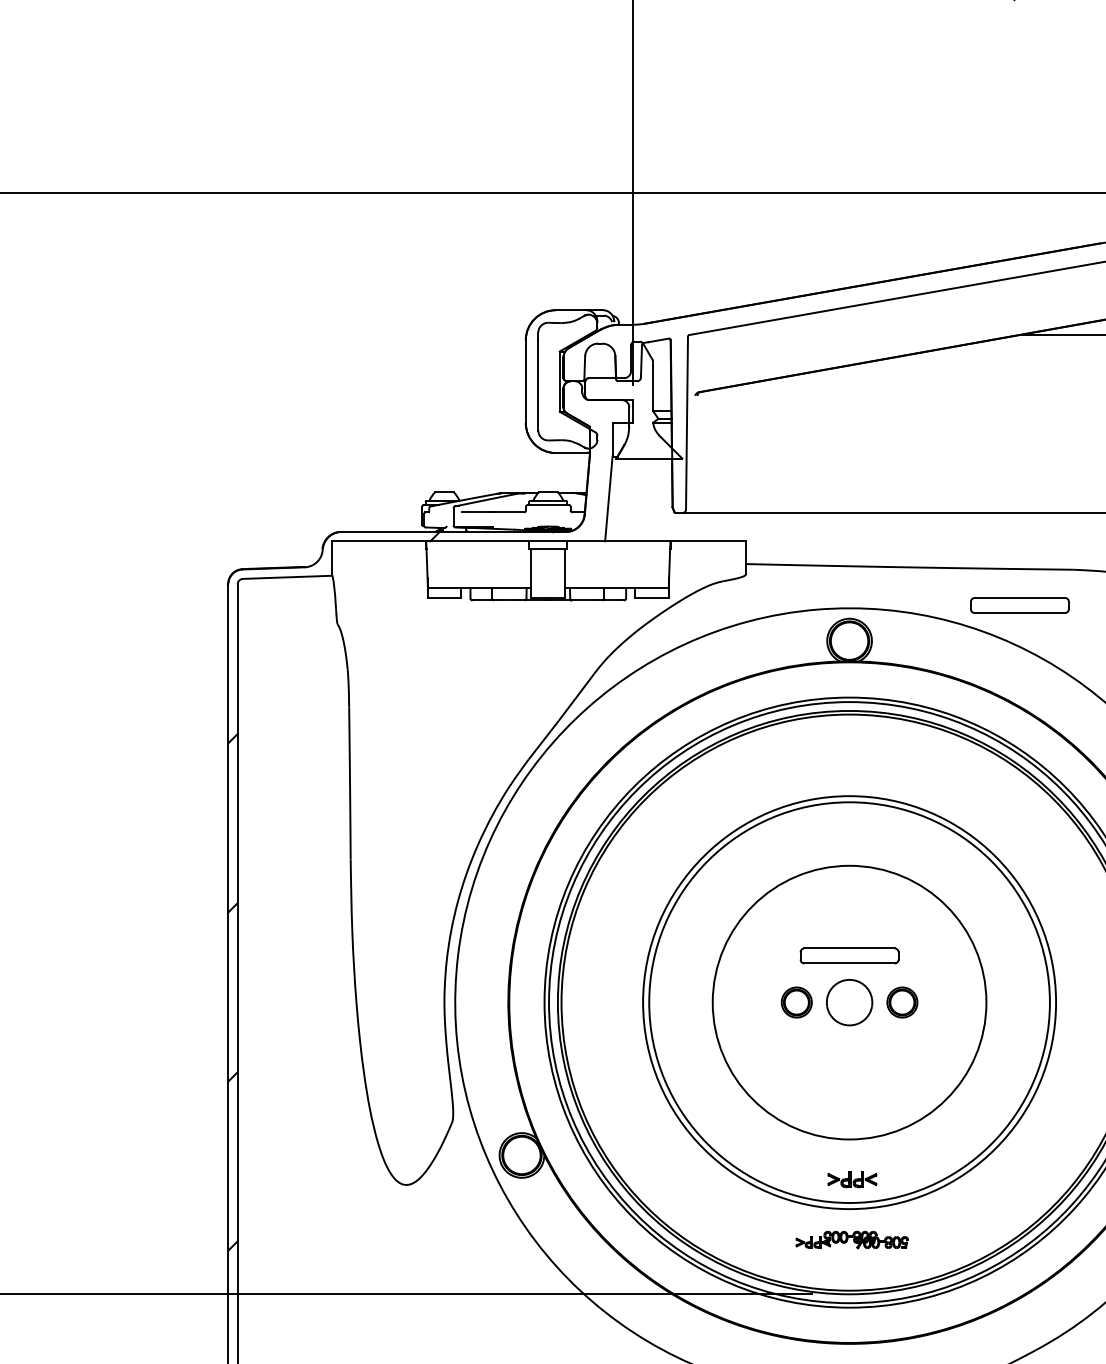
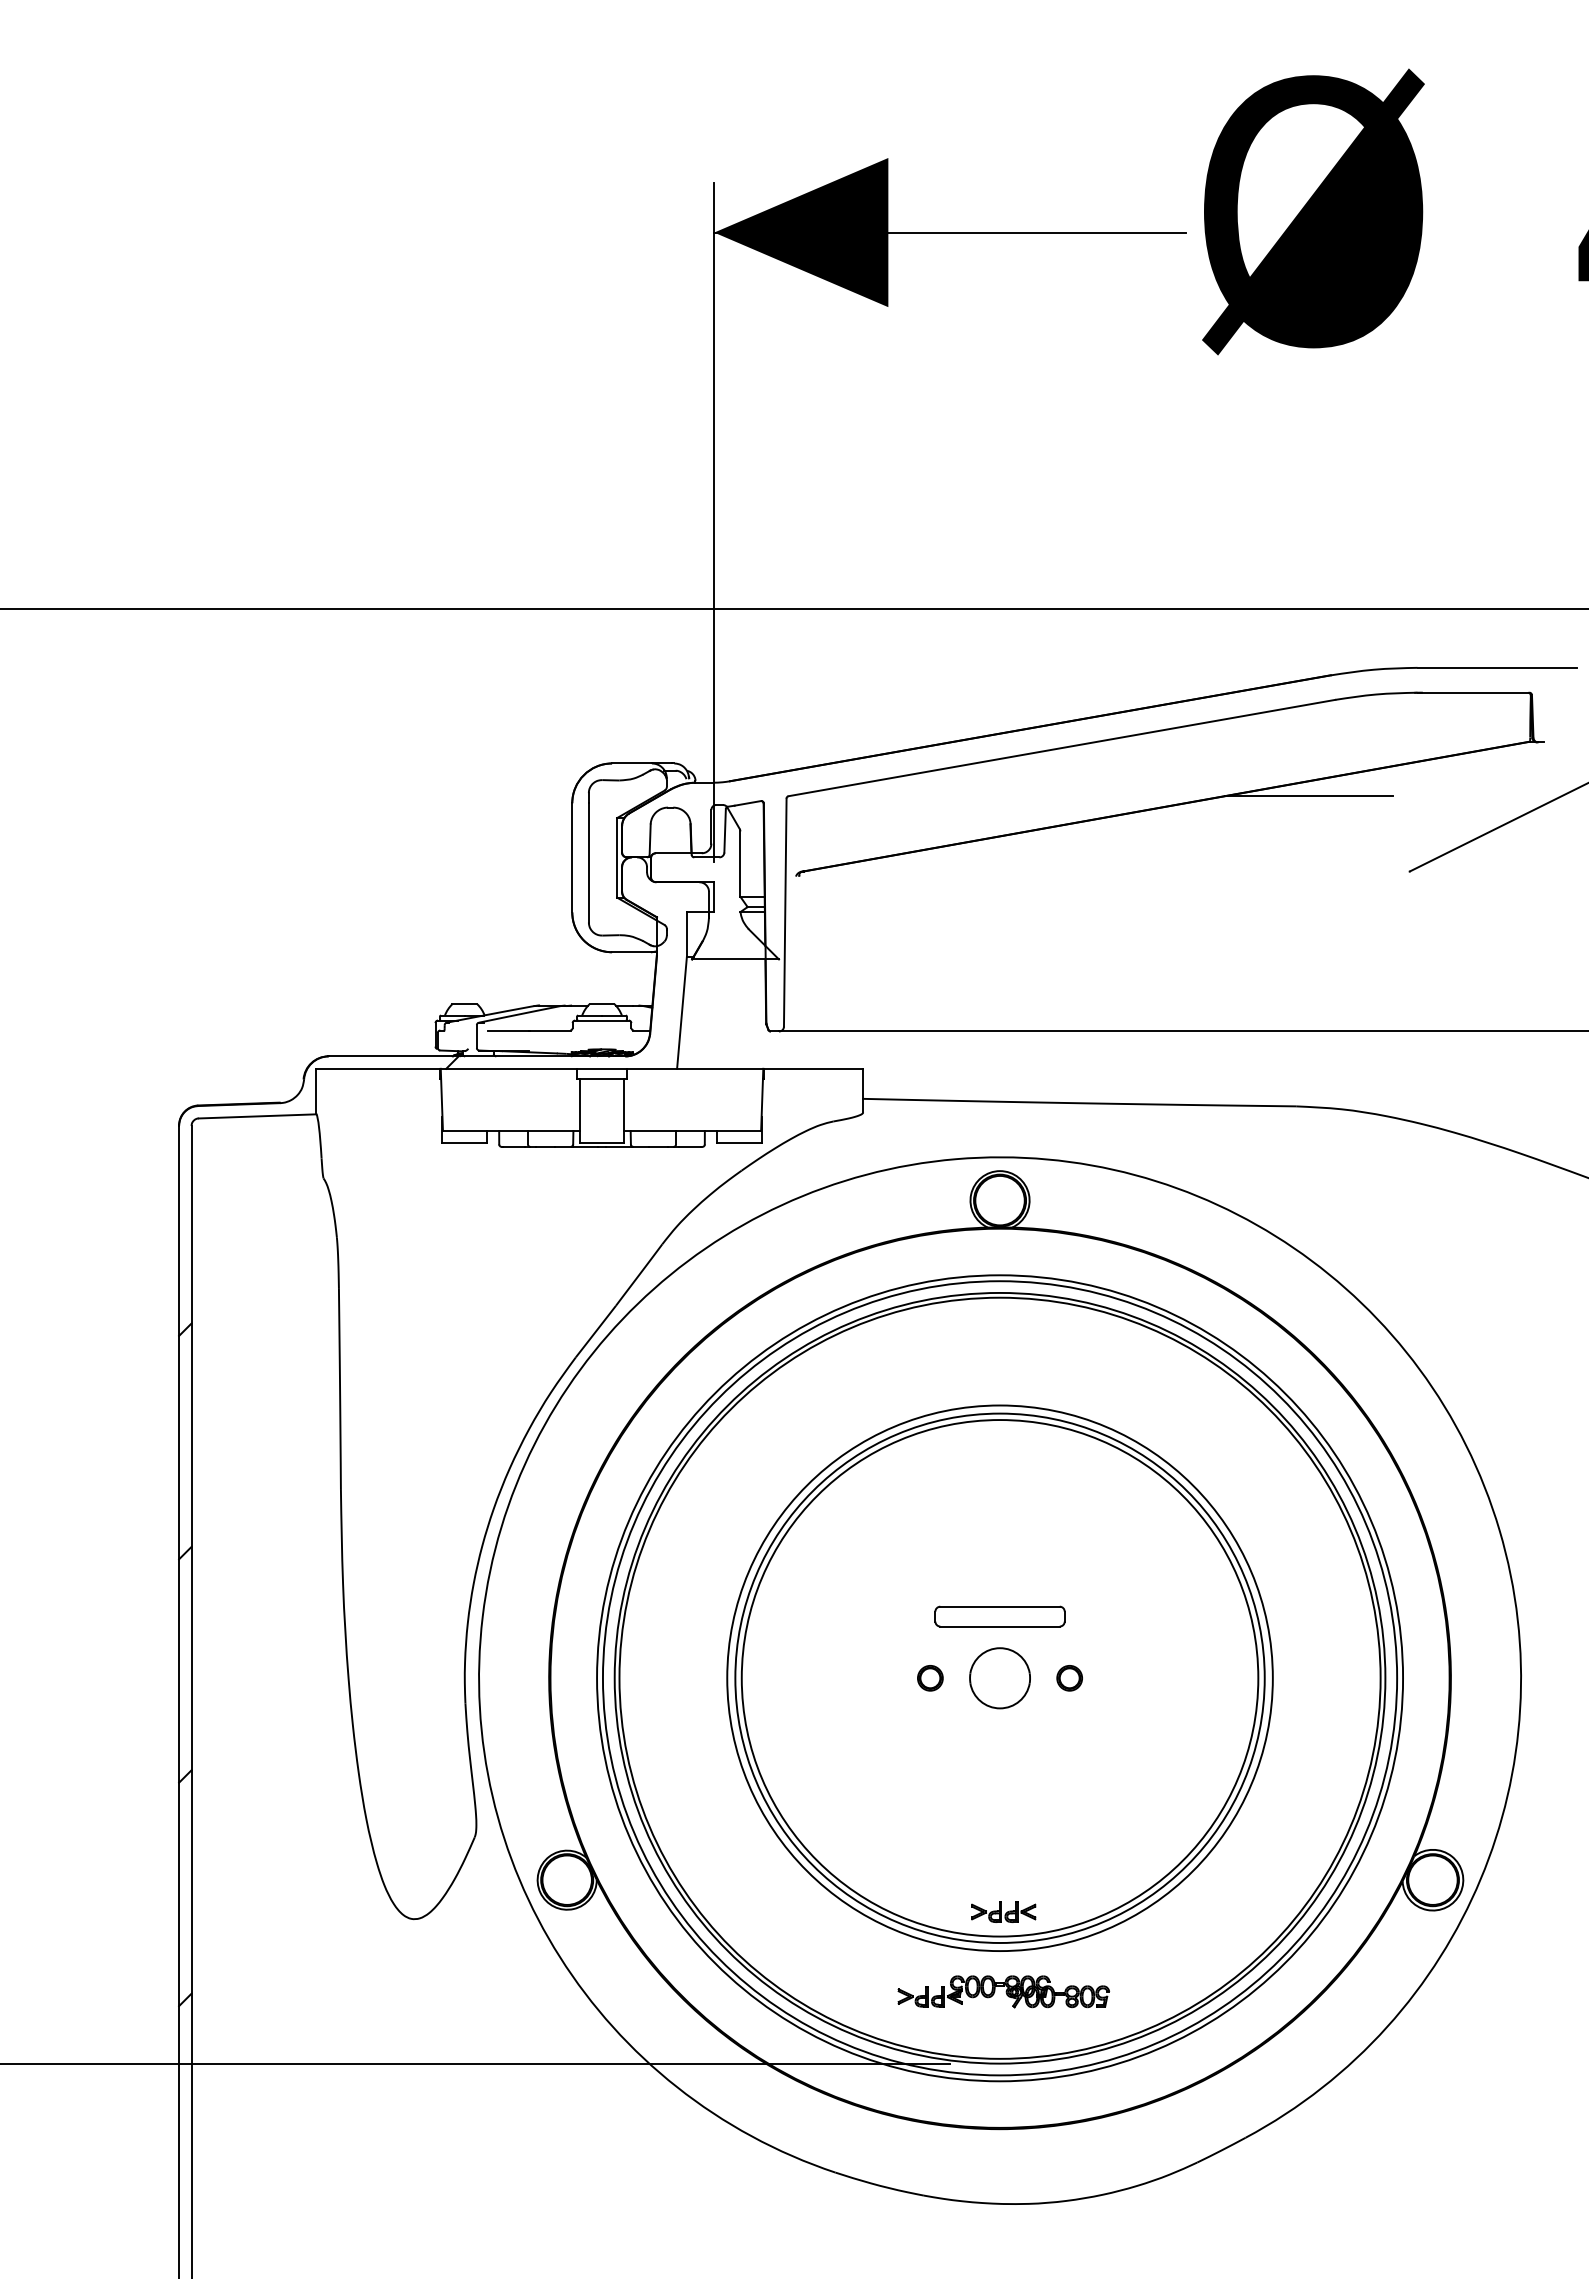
part: (1019, 605) -> (1224, 1153), removed
part: (796, 1002) -> (930, 1678), size x0.62
circle: (849, 1002) -> (999, 1678), size x1.43
part: (902, 1002) -> (1069, 1678), size x0.62
part: (852, 1239) -> (1003, 1991), size x1.43

